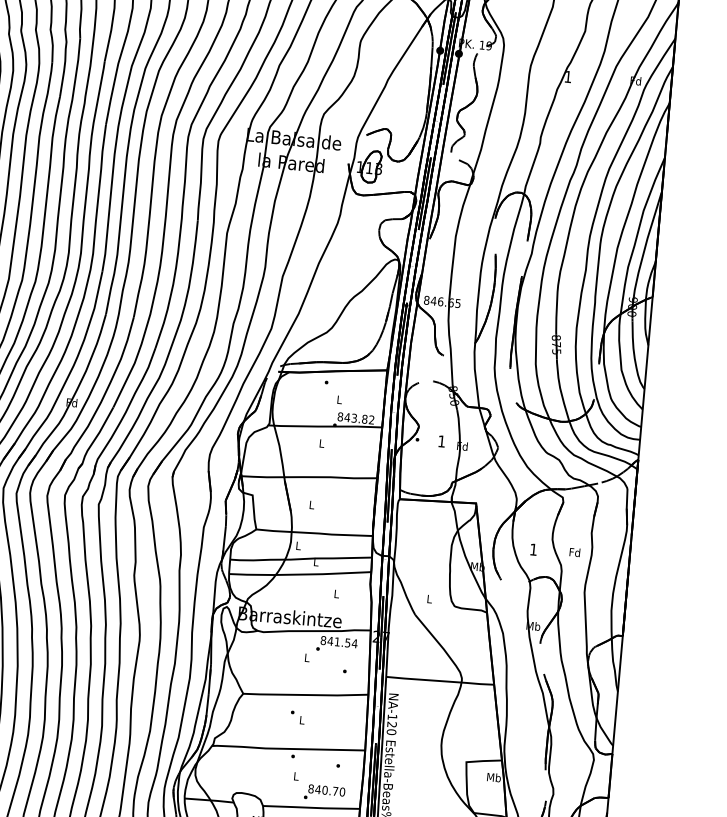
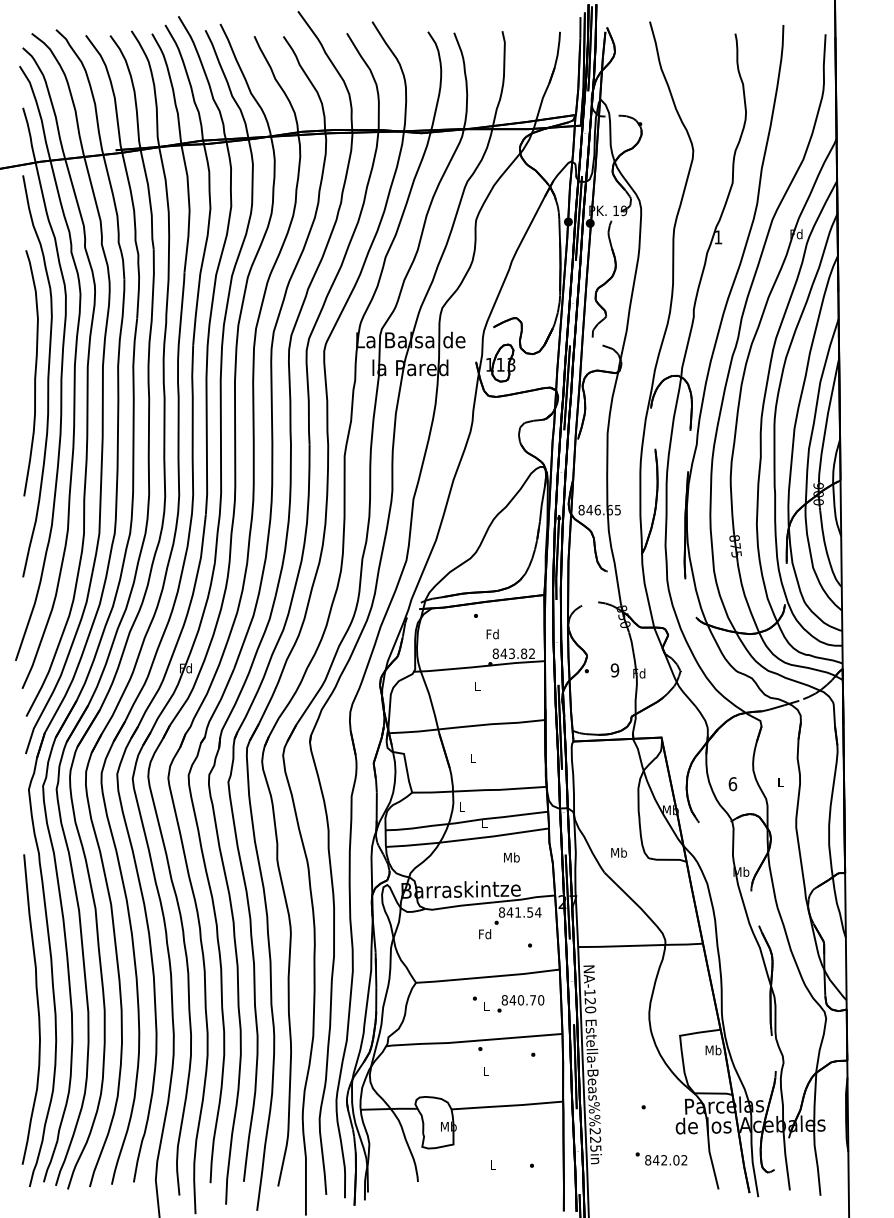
text: (339, 399) -> (492, 634), L -> Fd
text: (441, 441) -> (614, 670), 1 -> 9
text: (533, 549) -> (732, 784), 1 -> 6
text: (574, 552) -> (780, 782), Fd -> L
text: (336, 593) -> (511, 857), L -> Mb
text: (429, 598) -> (618, 852), L -> Mb
text: (307, 658) -> (485, 934), L -> Fd
text: (324, 793) -> (520, 1003), moved

